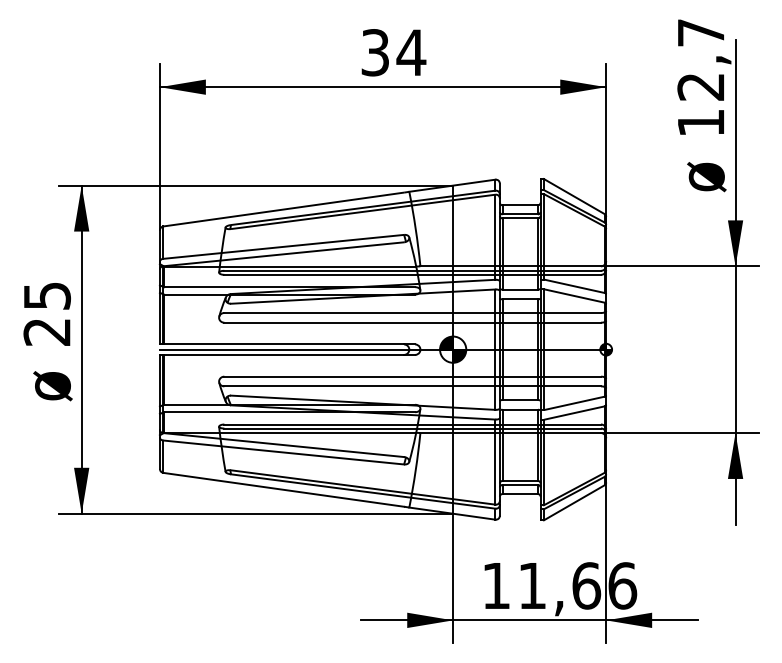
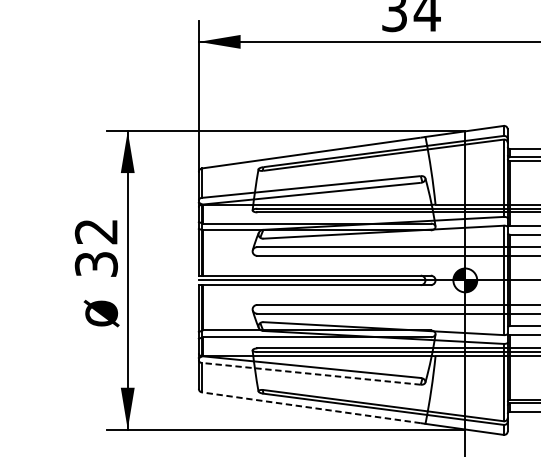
text: (46, 314) -> (95, 248), 25 -> 32
line: (283, 452) -> (311, 373), solid -> dashed
line: (283, 489) -> (311, 407), solid -> dashed

